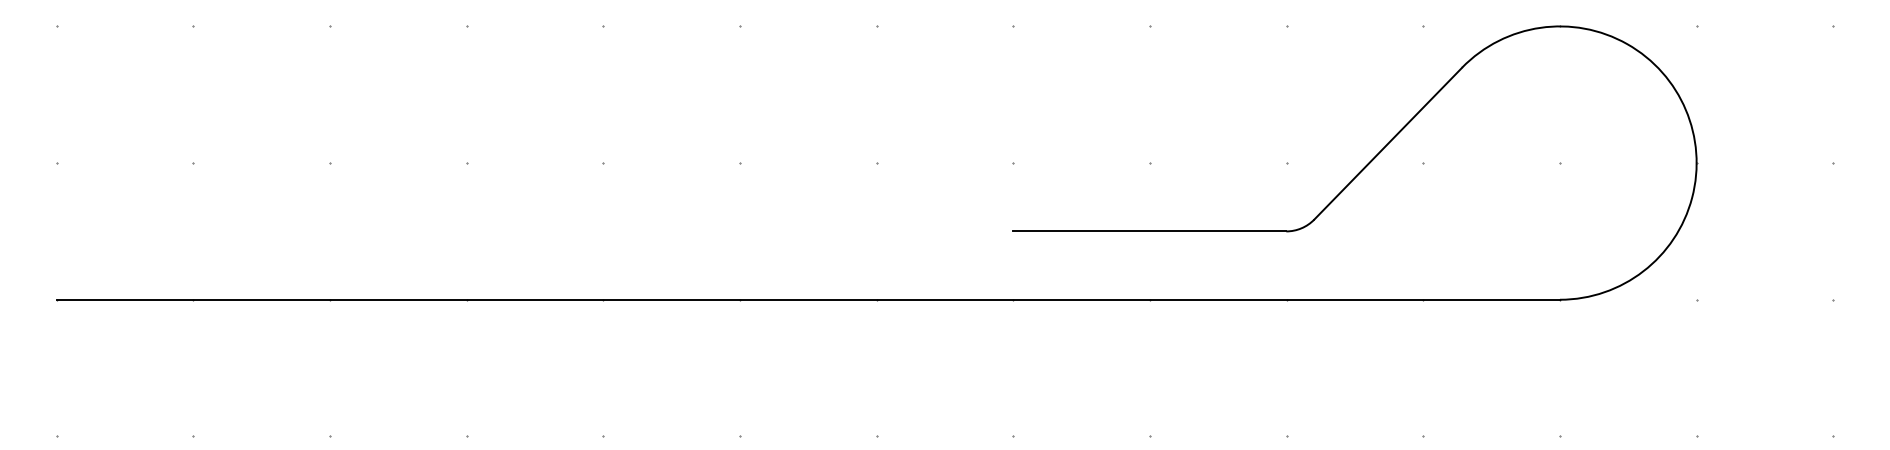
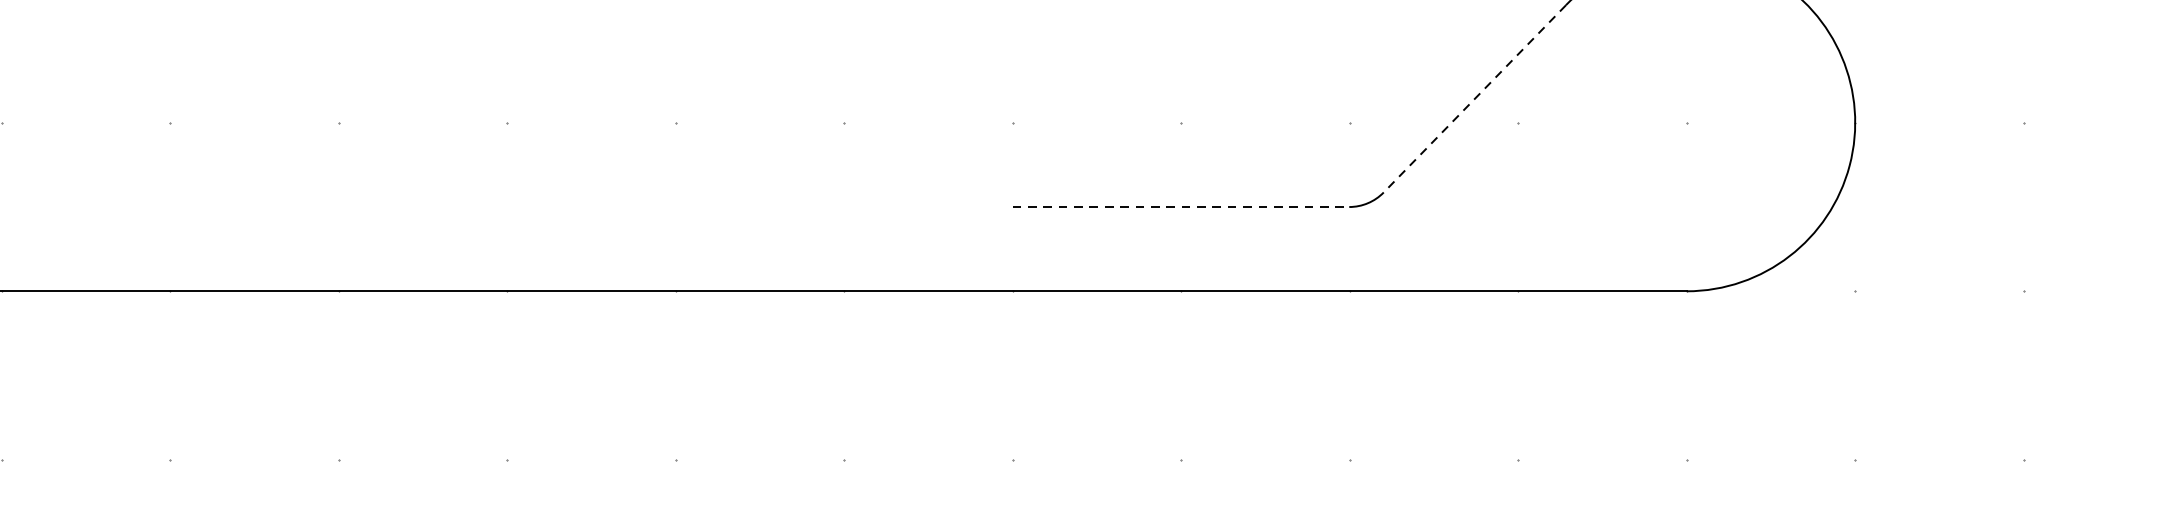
line: (1388, 143) -> (1475, 98), solid -> dashed
line: (1150, 231) -> (1181, 207), solid -> dashed

